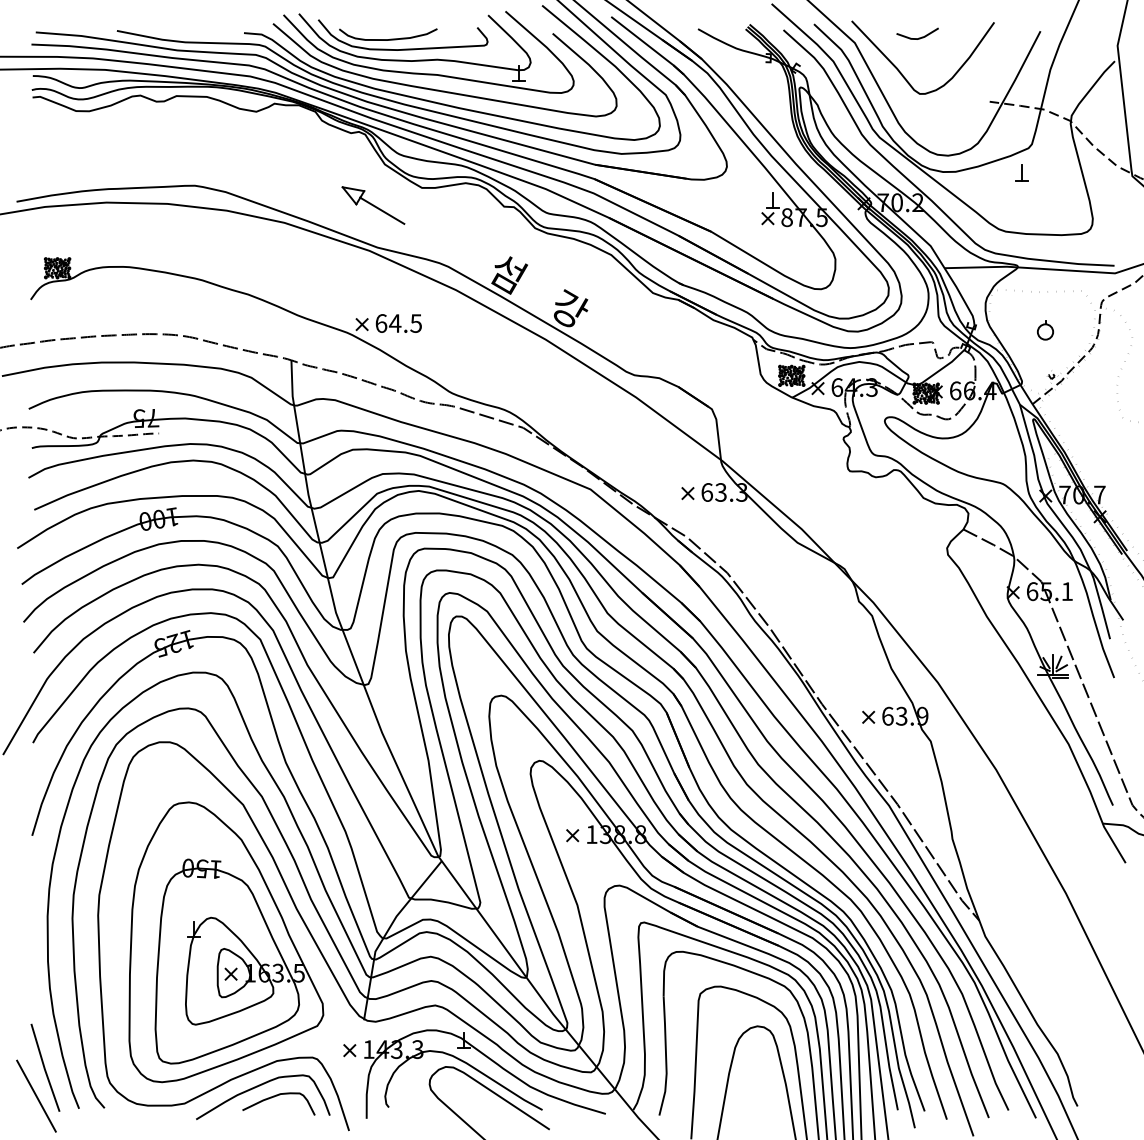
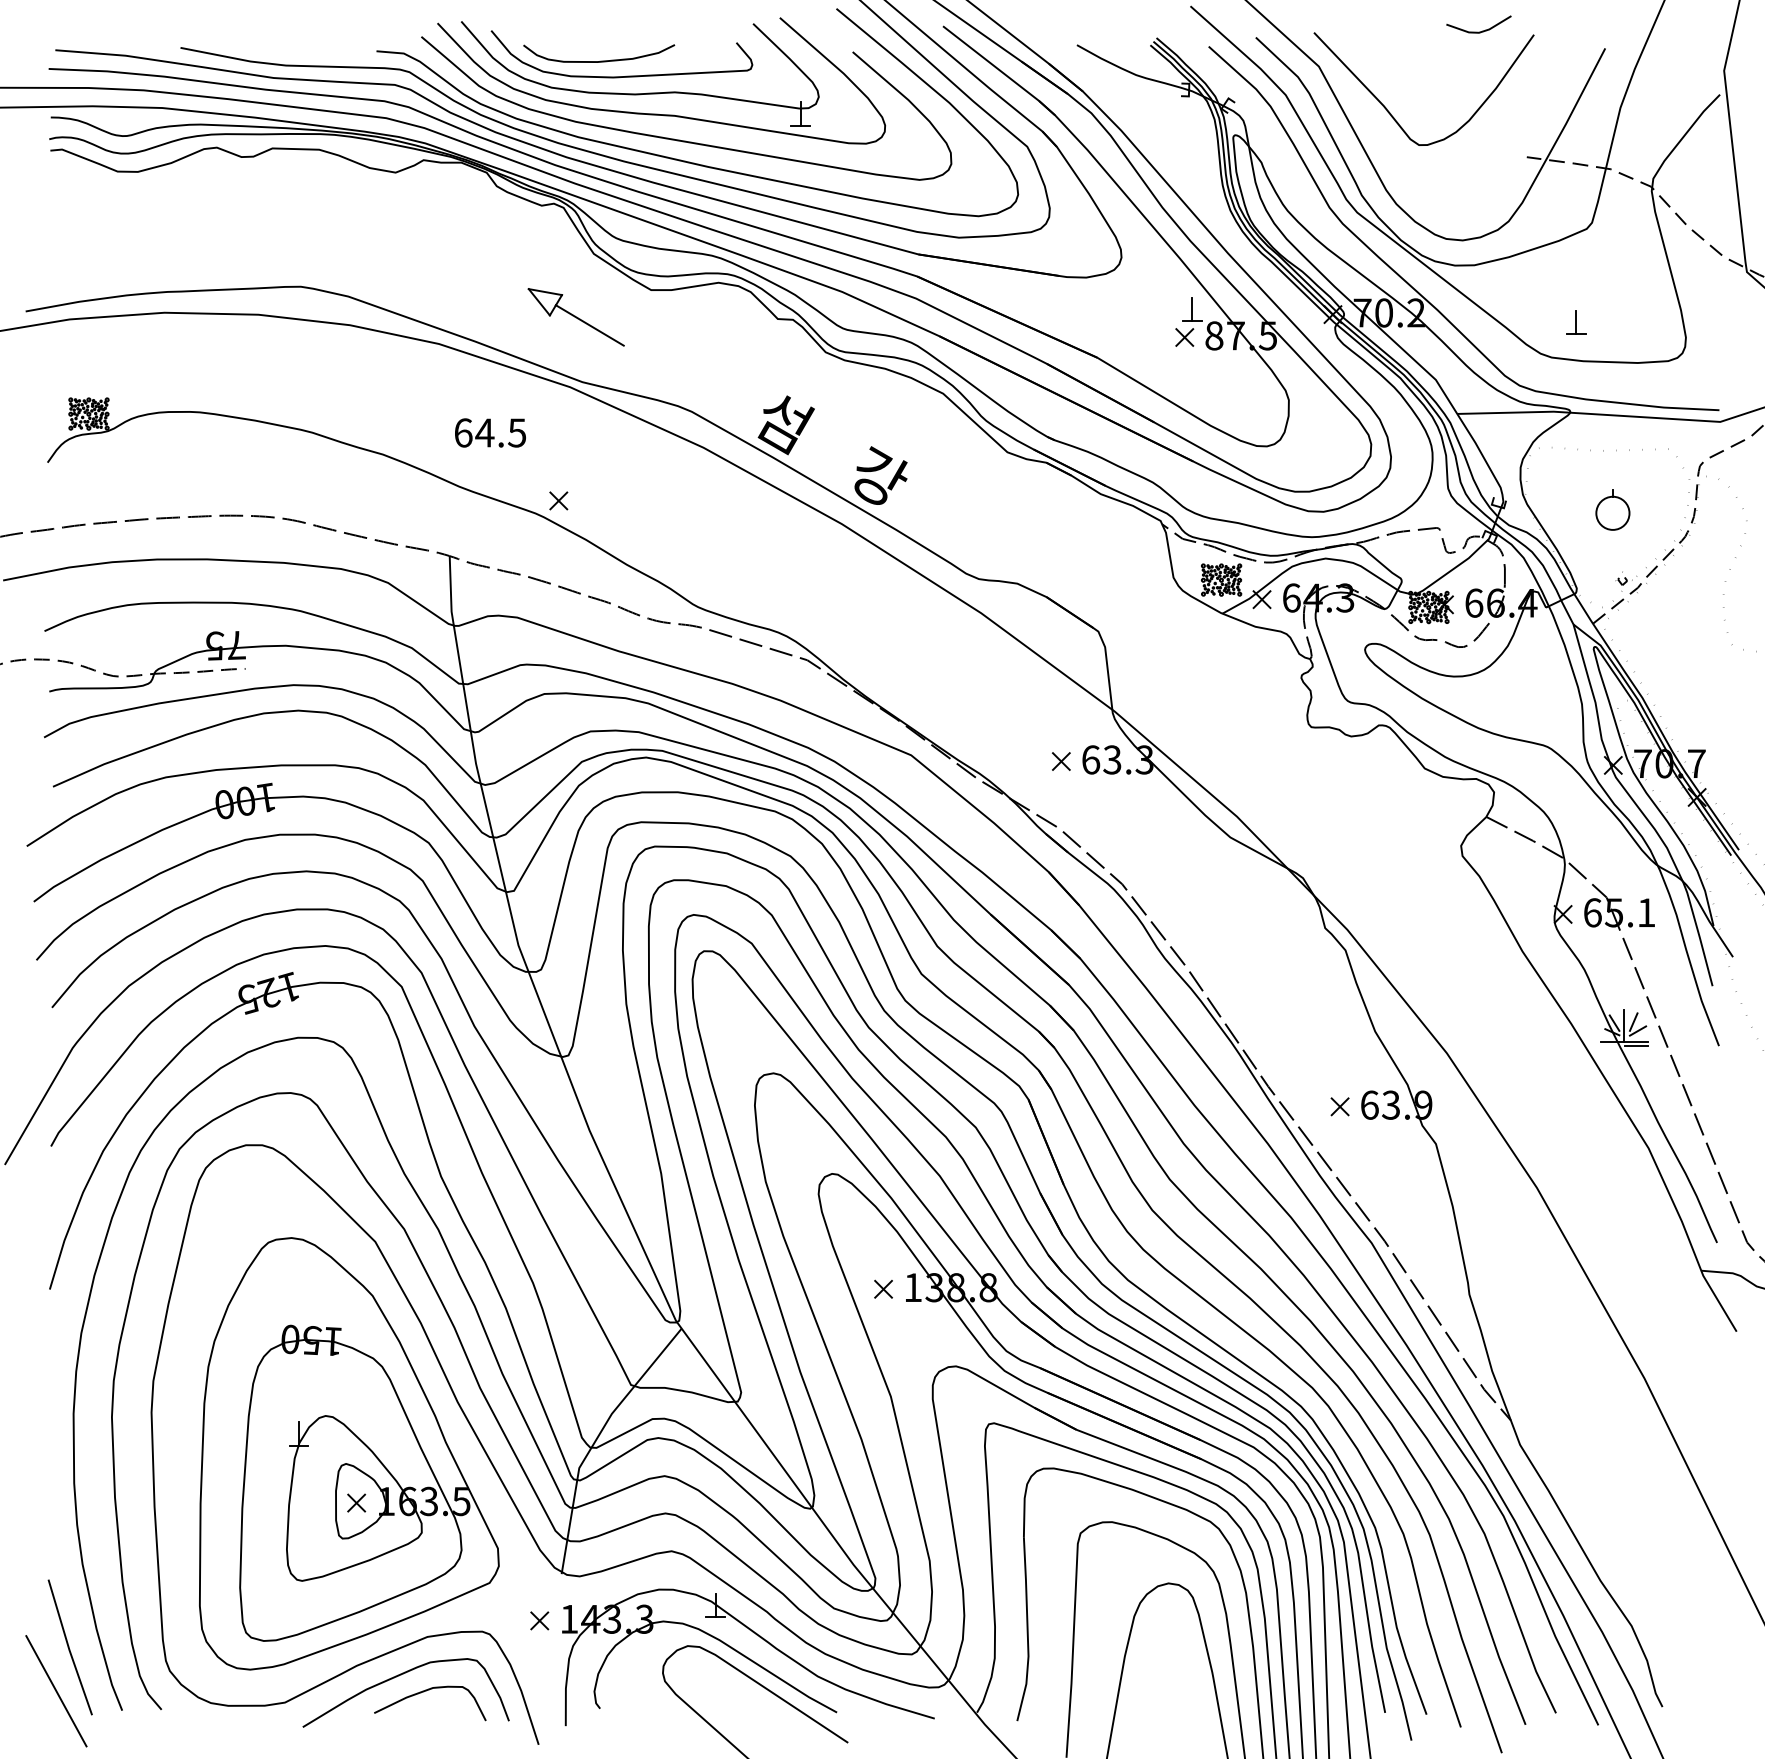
line: (918, 37) -> (1480, 30), moved
part: (1021, 172) -> (1575, 321), moved
text: (398, 323) -> (489, 432), moved
part: (1045, 330) -> (1612, 510), size x1.4

